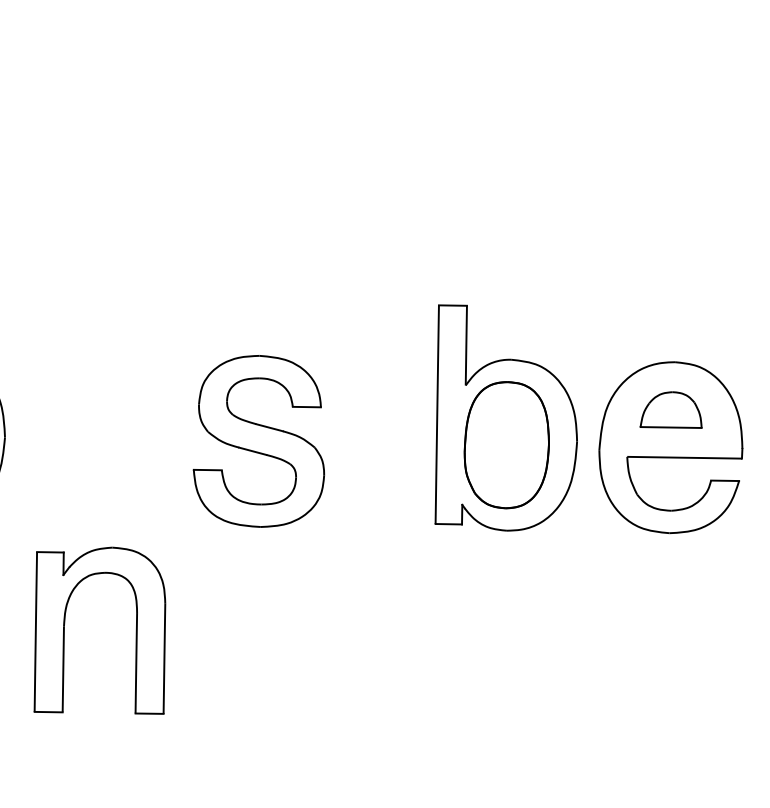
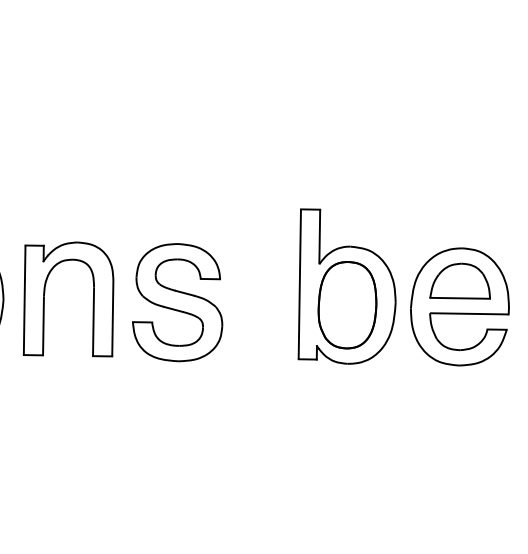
part: (670, 409) -> (459, 280), size x1.43
part: (66, 622) -> (45, 293), moved

